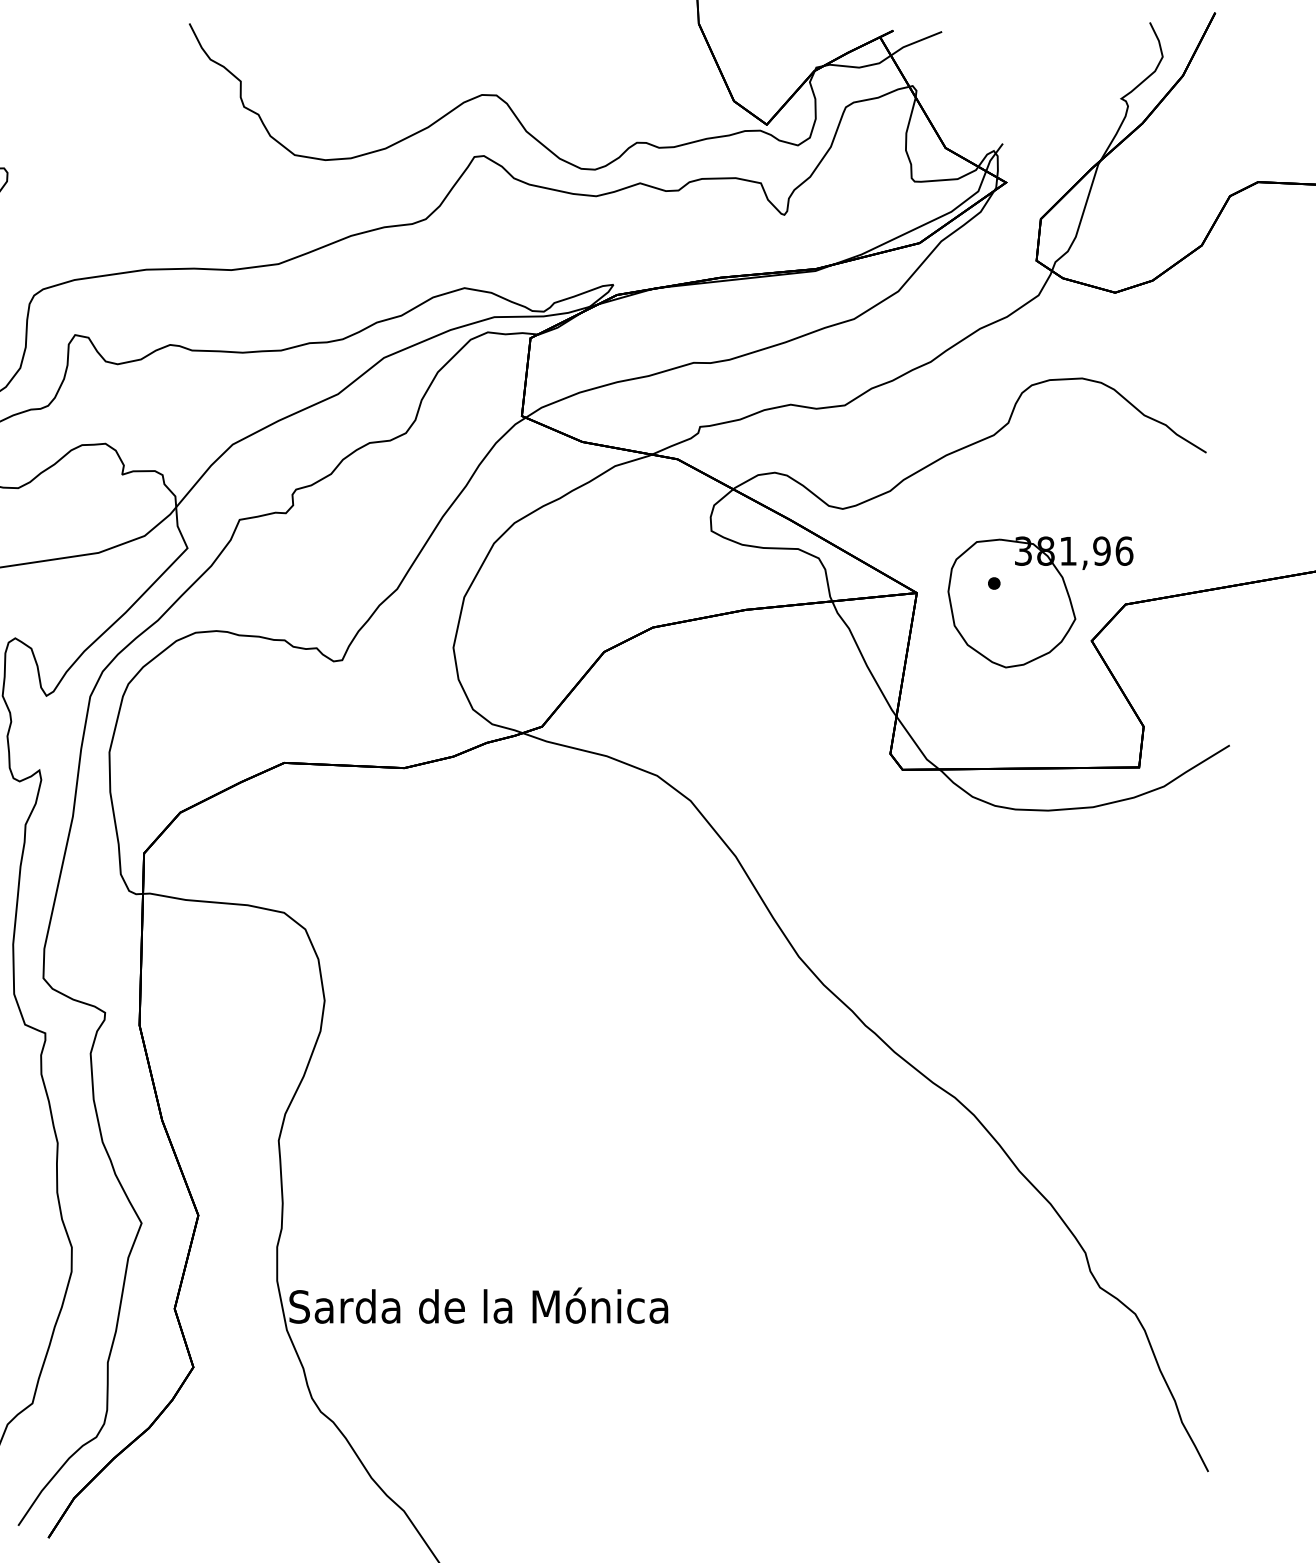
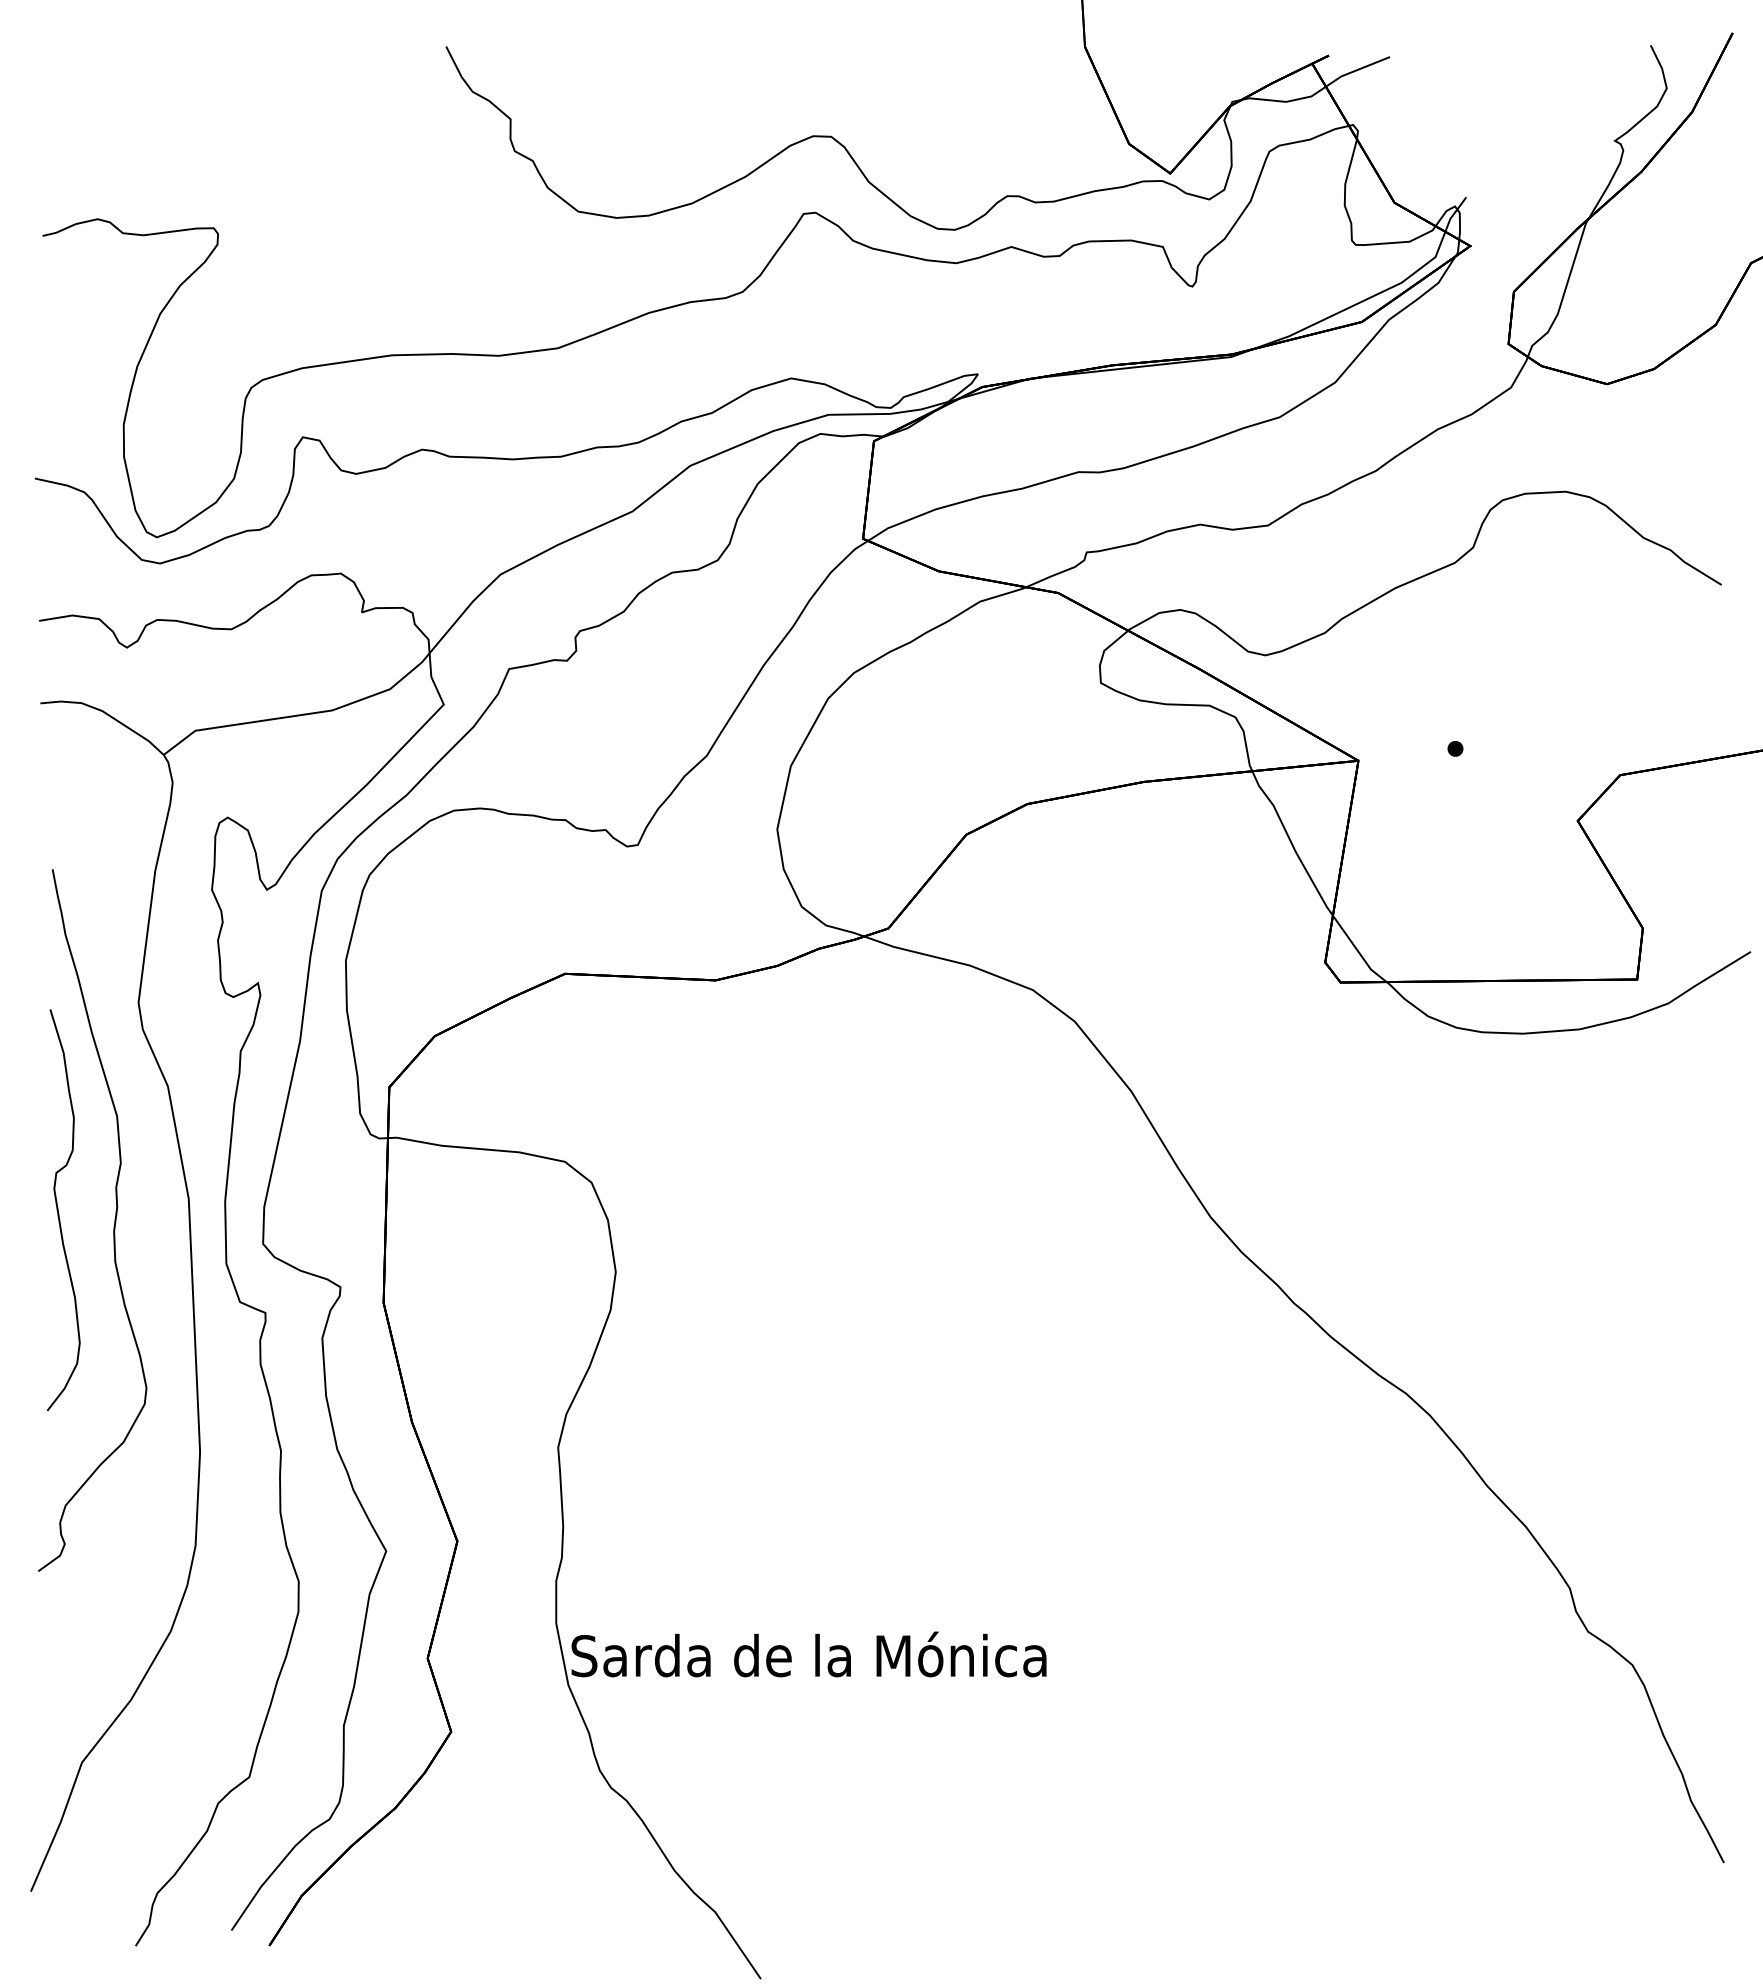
part: (1040, 602) -> (1513, 772), removed

